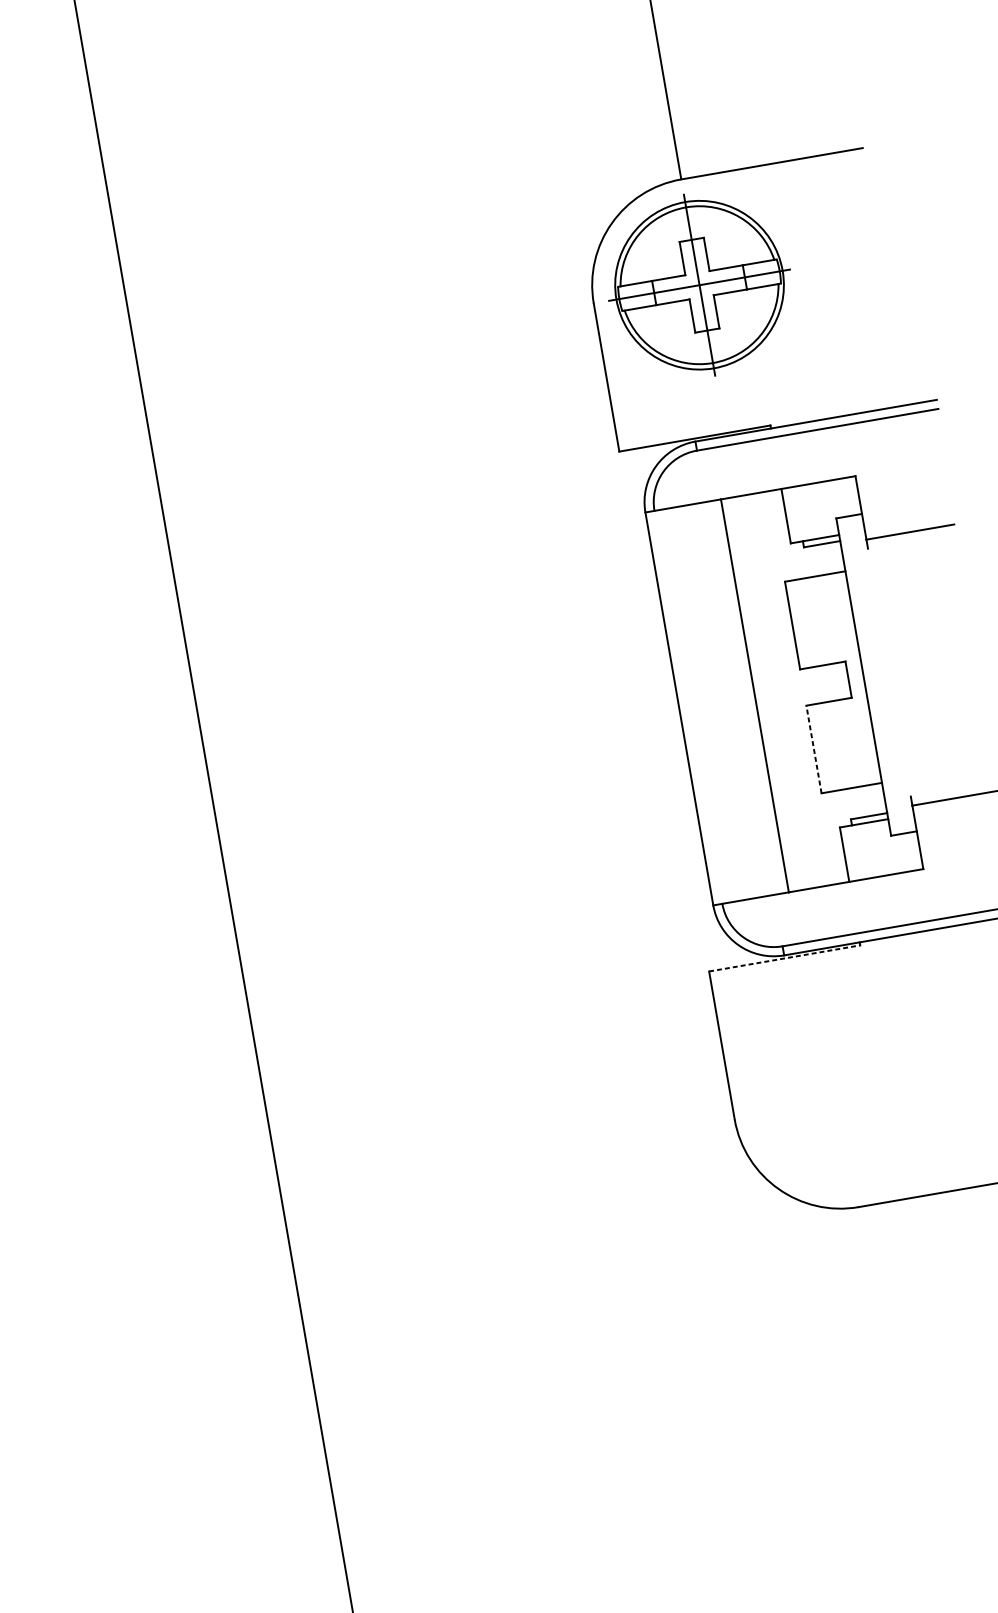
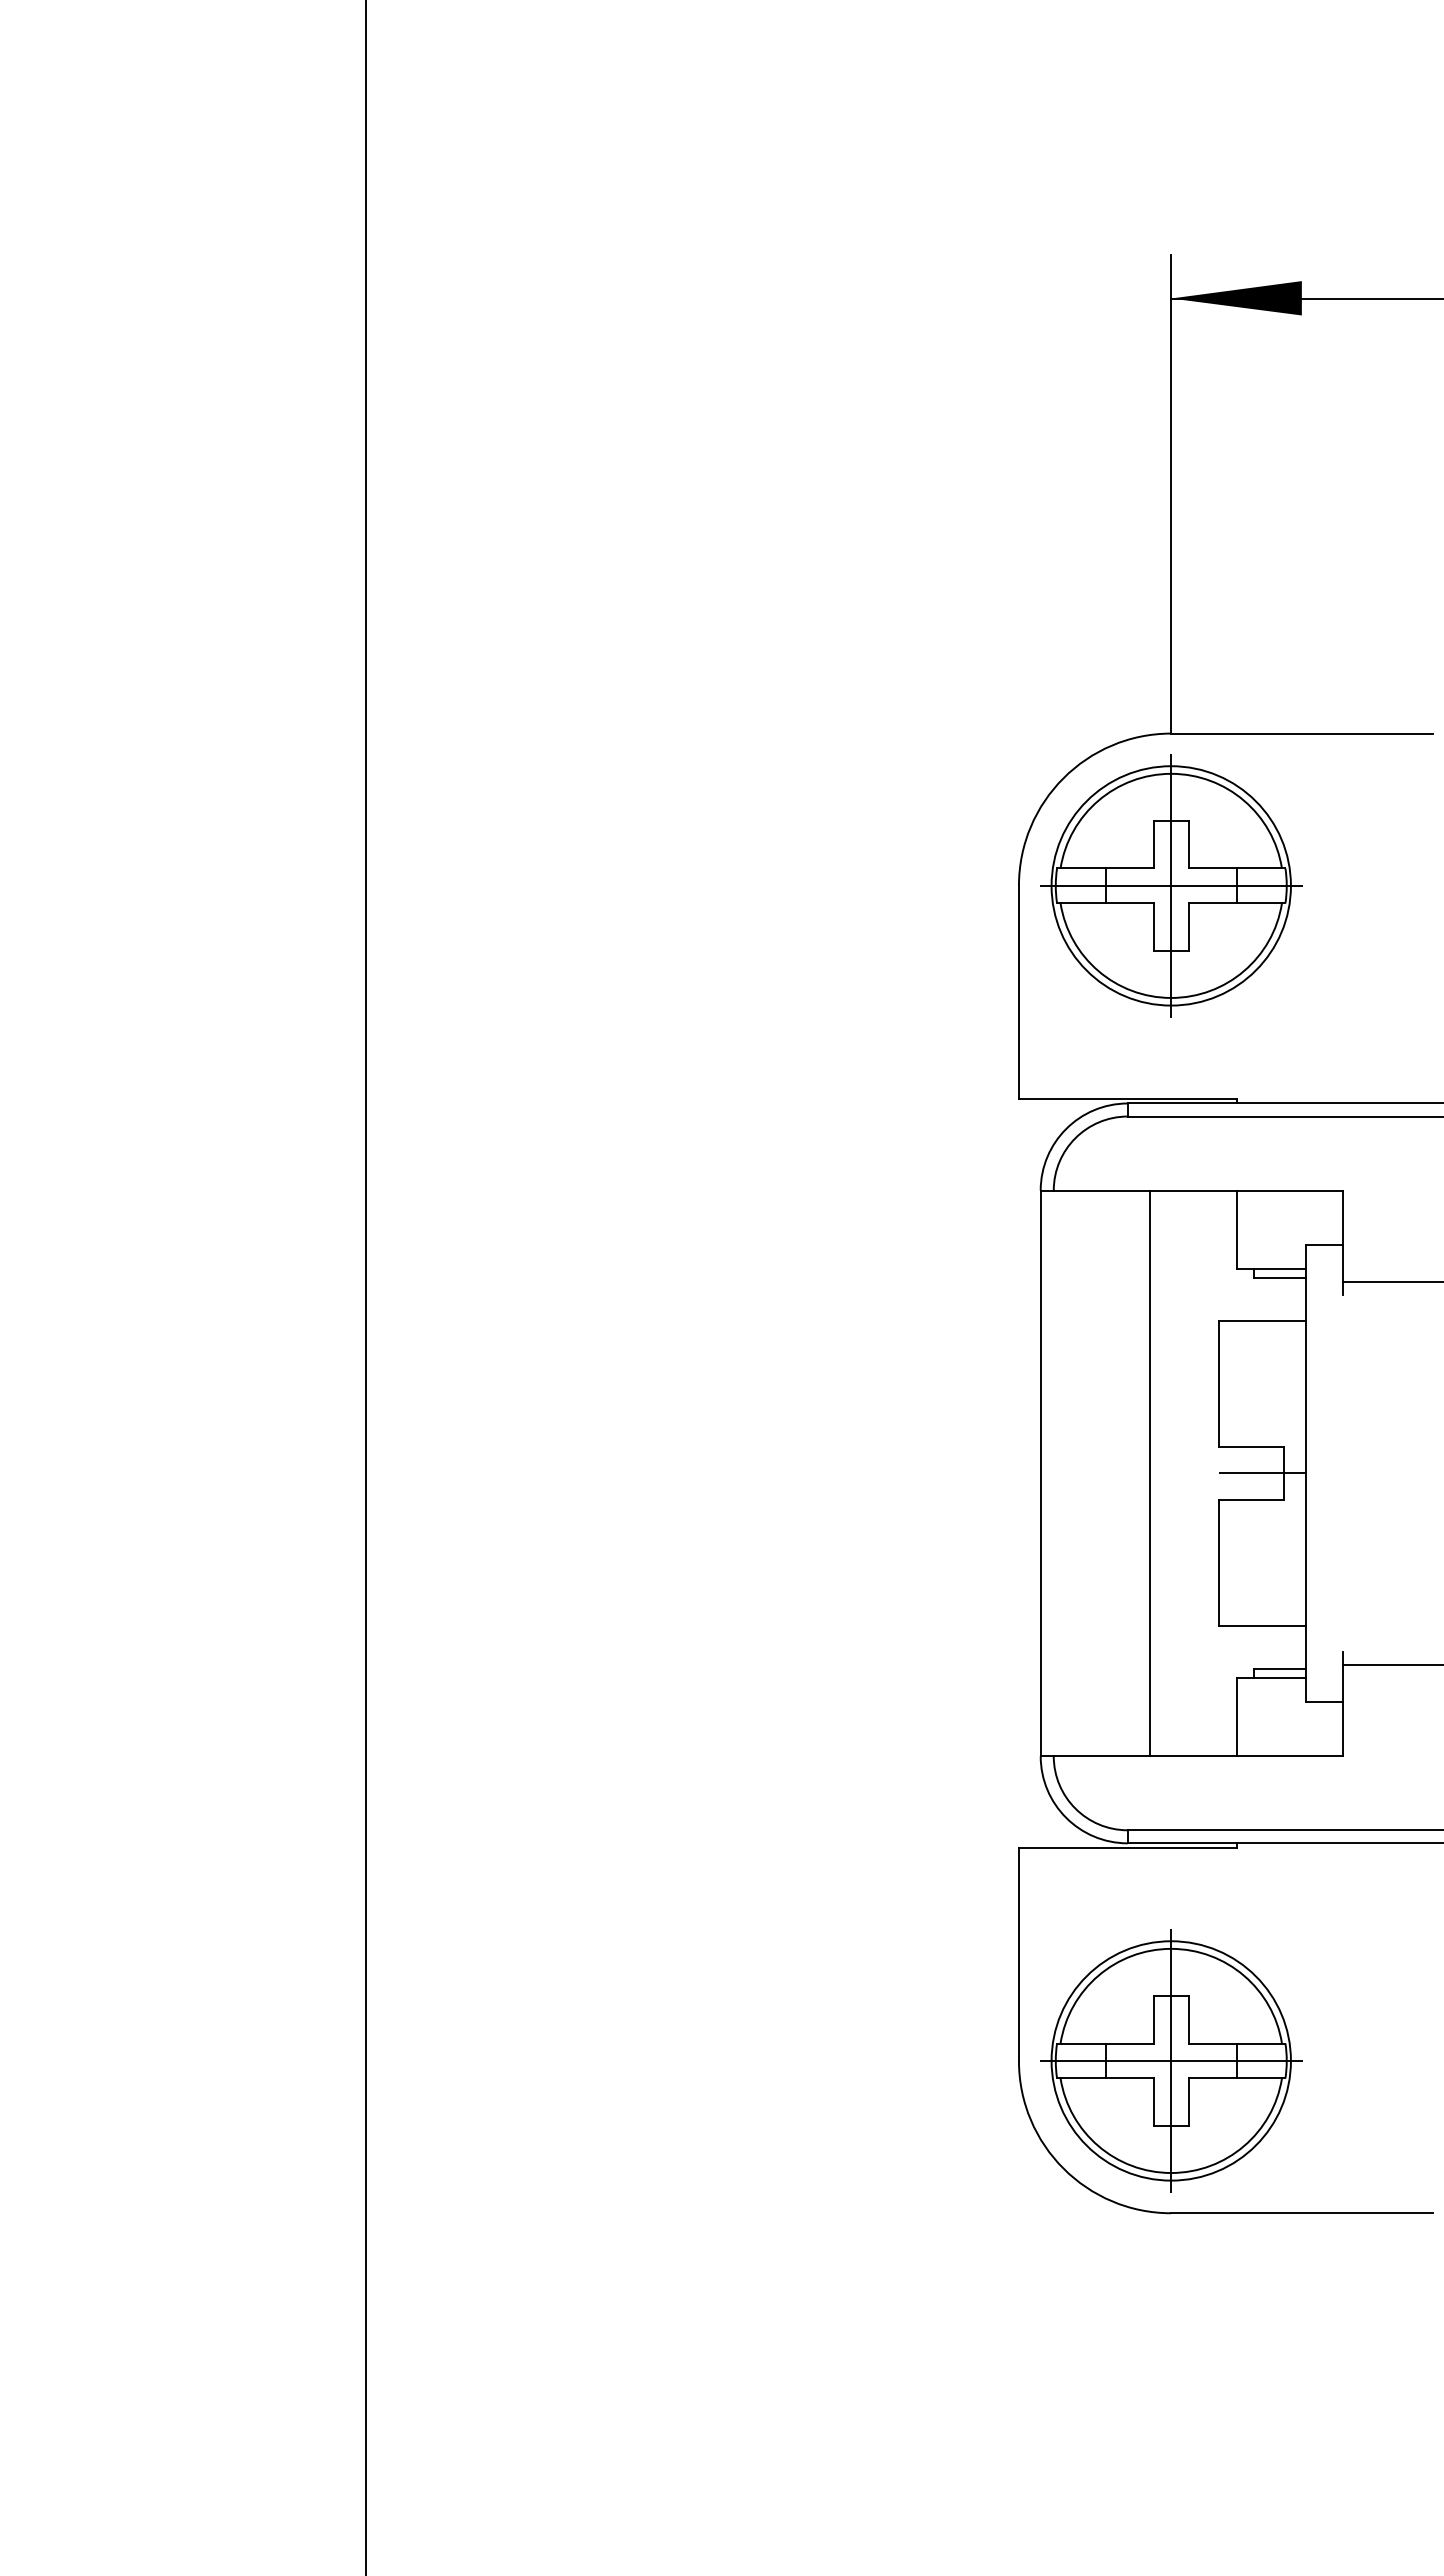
line: (833, 682) -> (1262, 1473), added
line: (814, 749) -> (1219, 1562), dashed -> solid
line: (784, 958) -> (1127, 1847), dashed -> solid
part: (840, 1100) -> (1171, 2060), added

